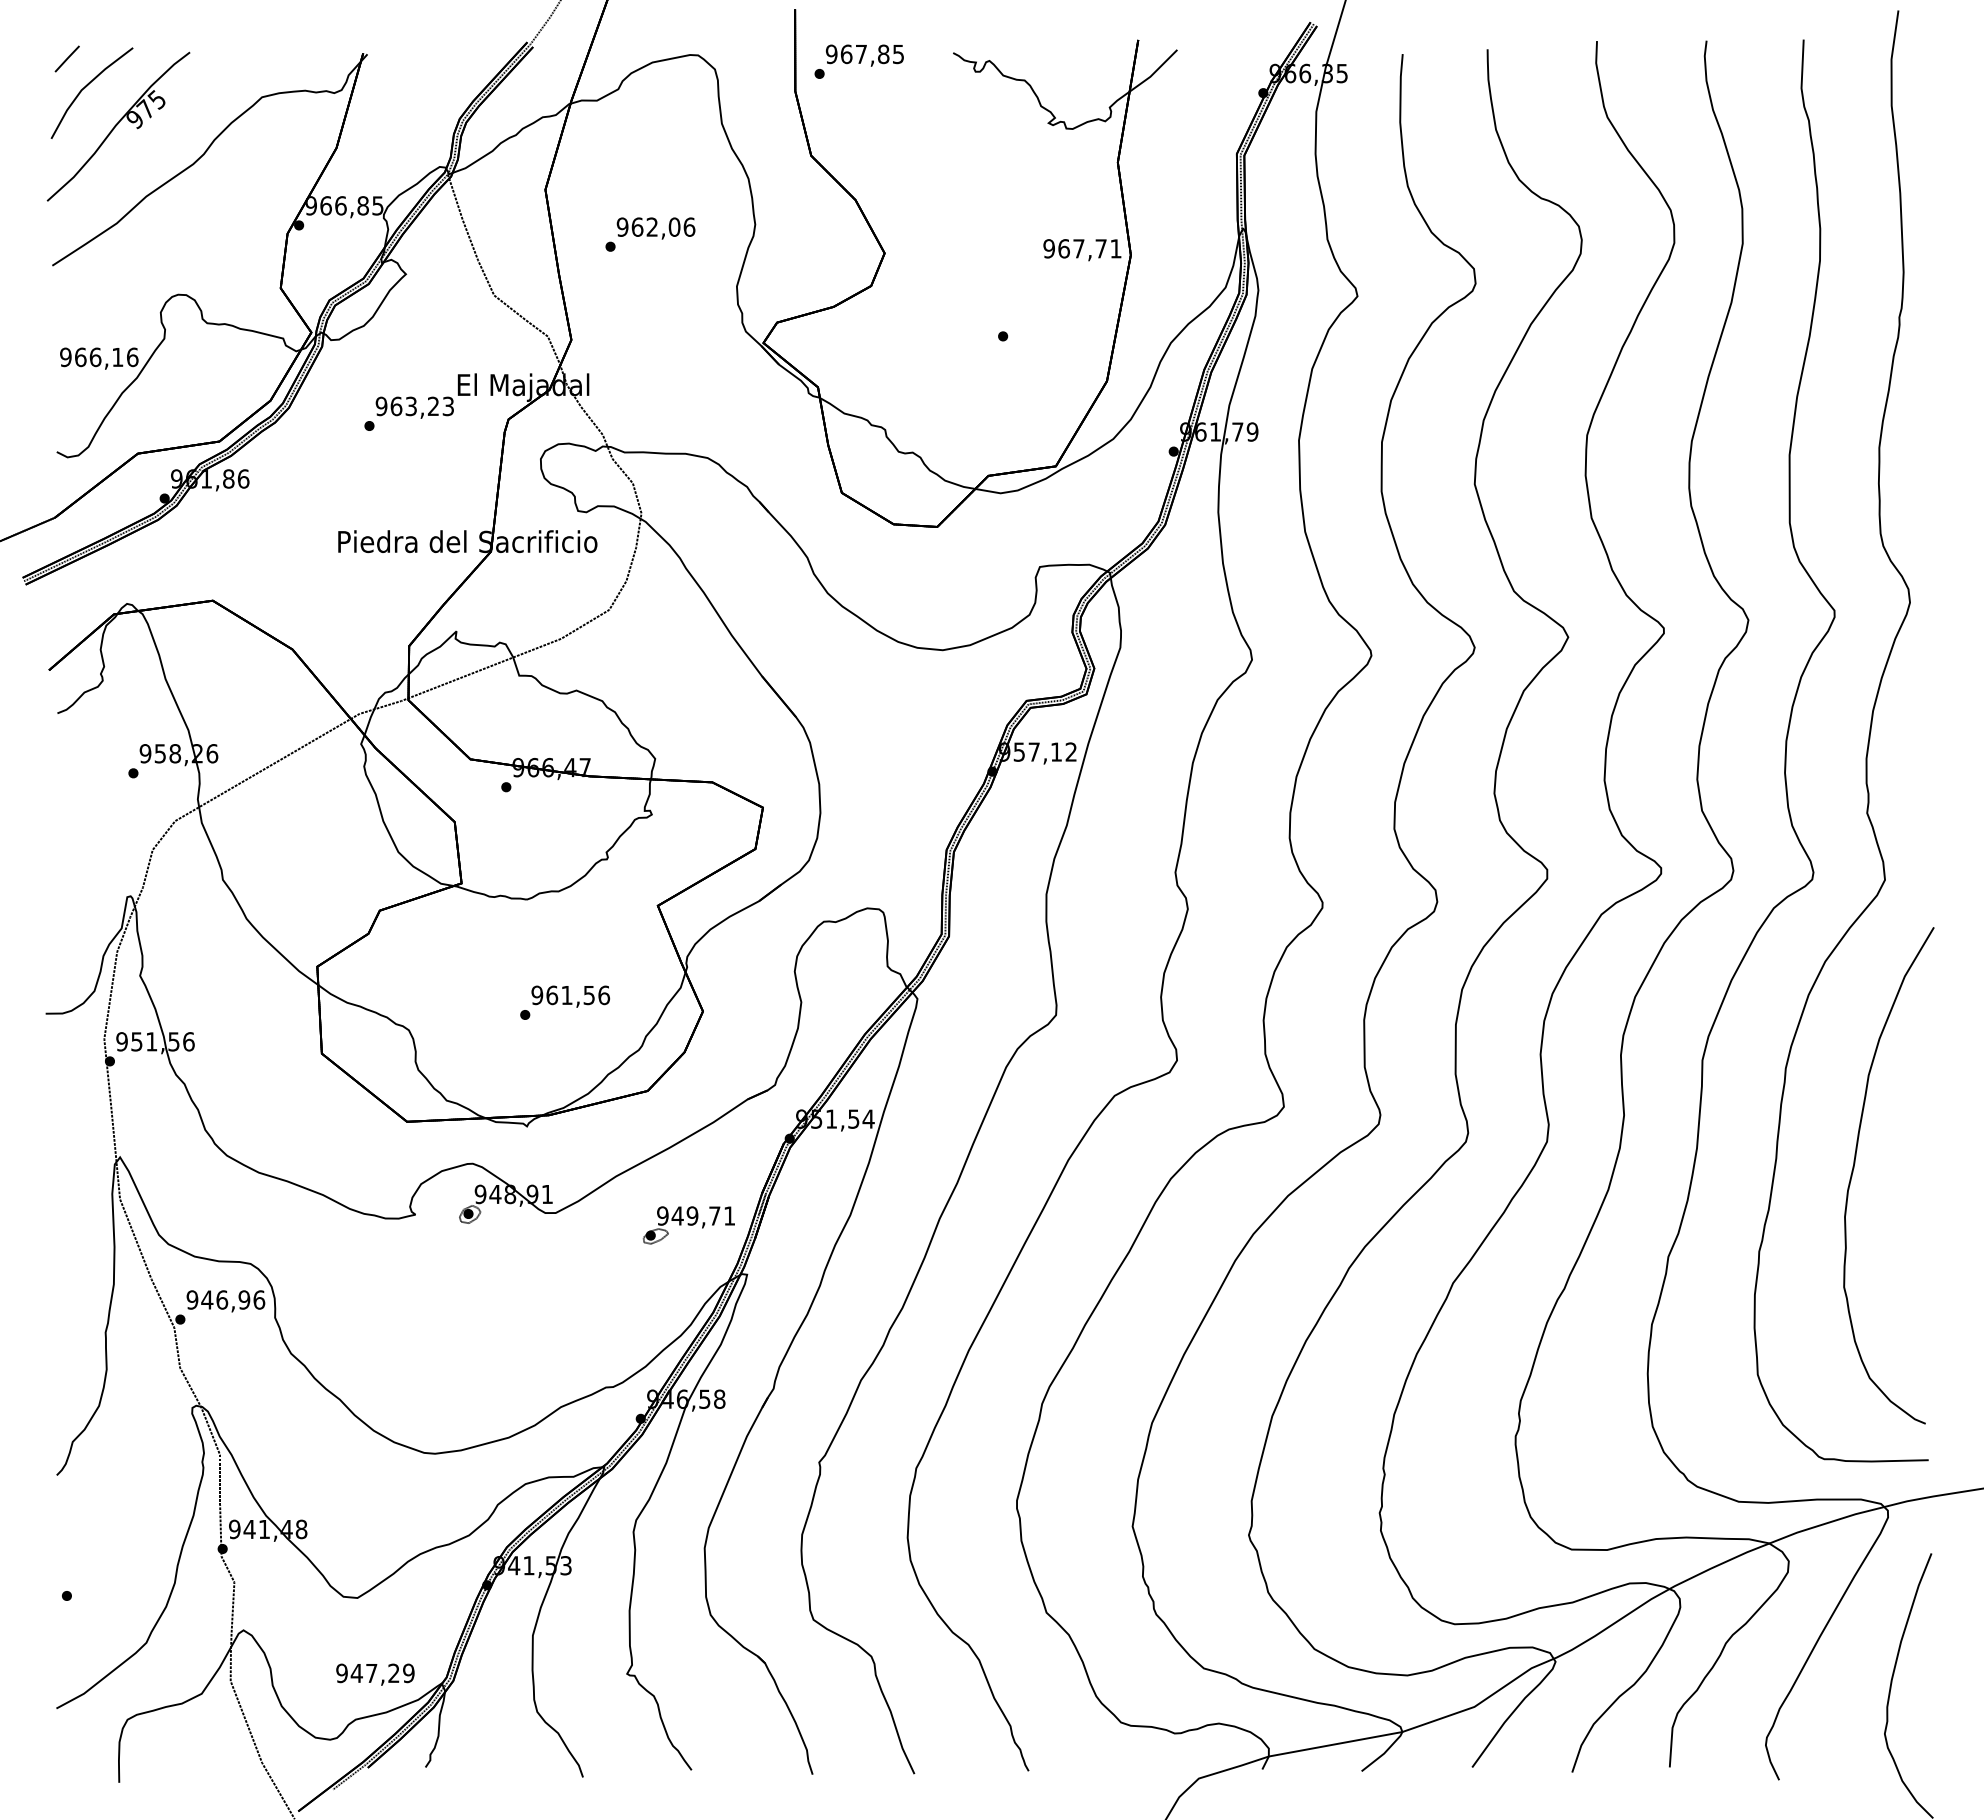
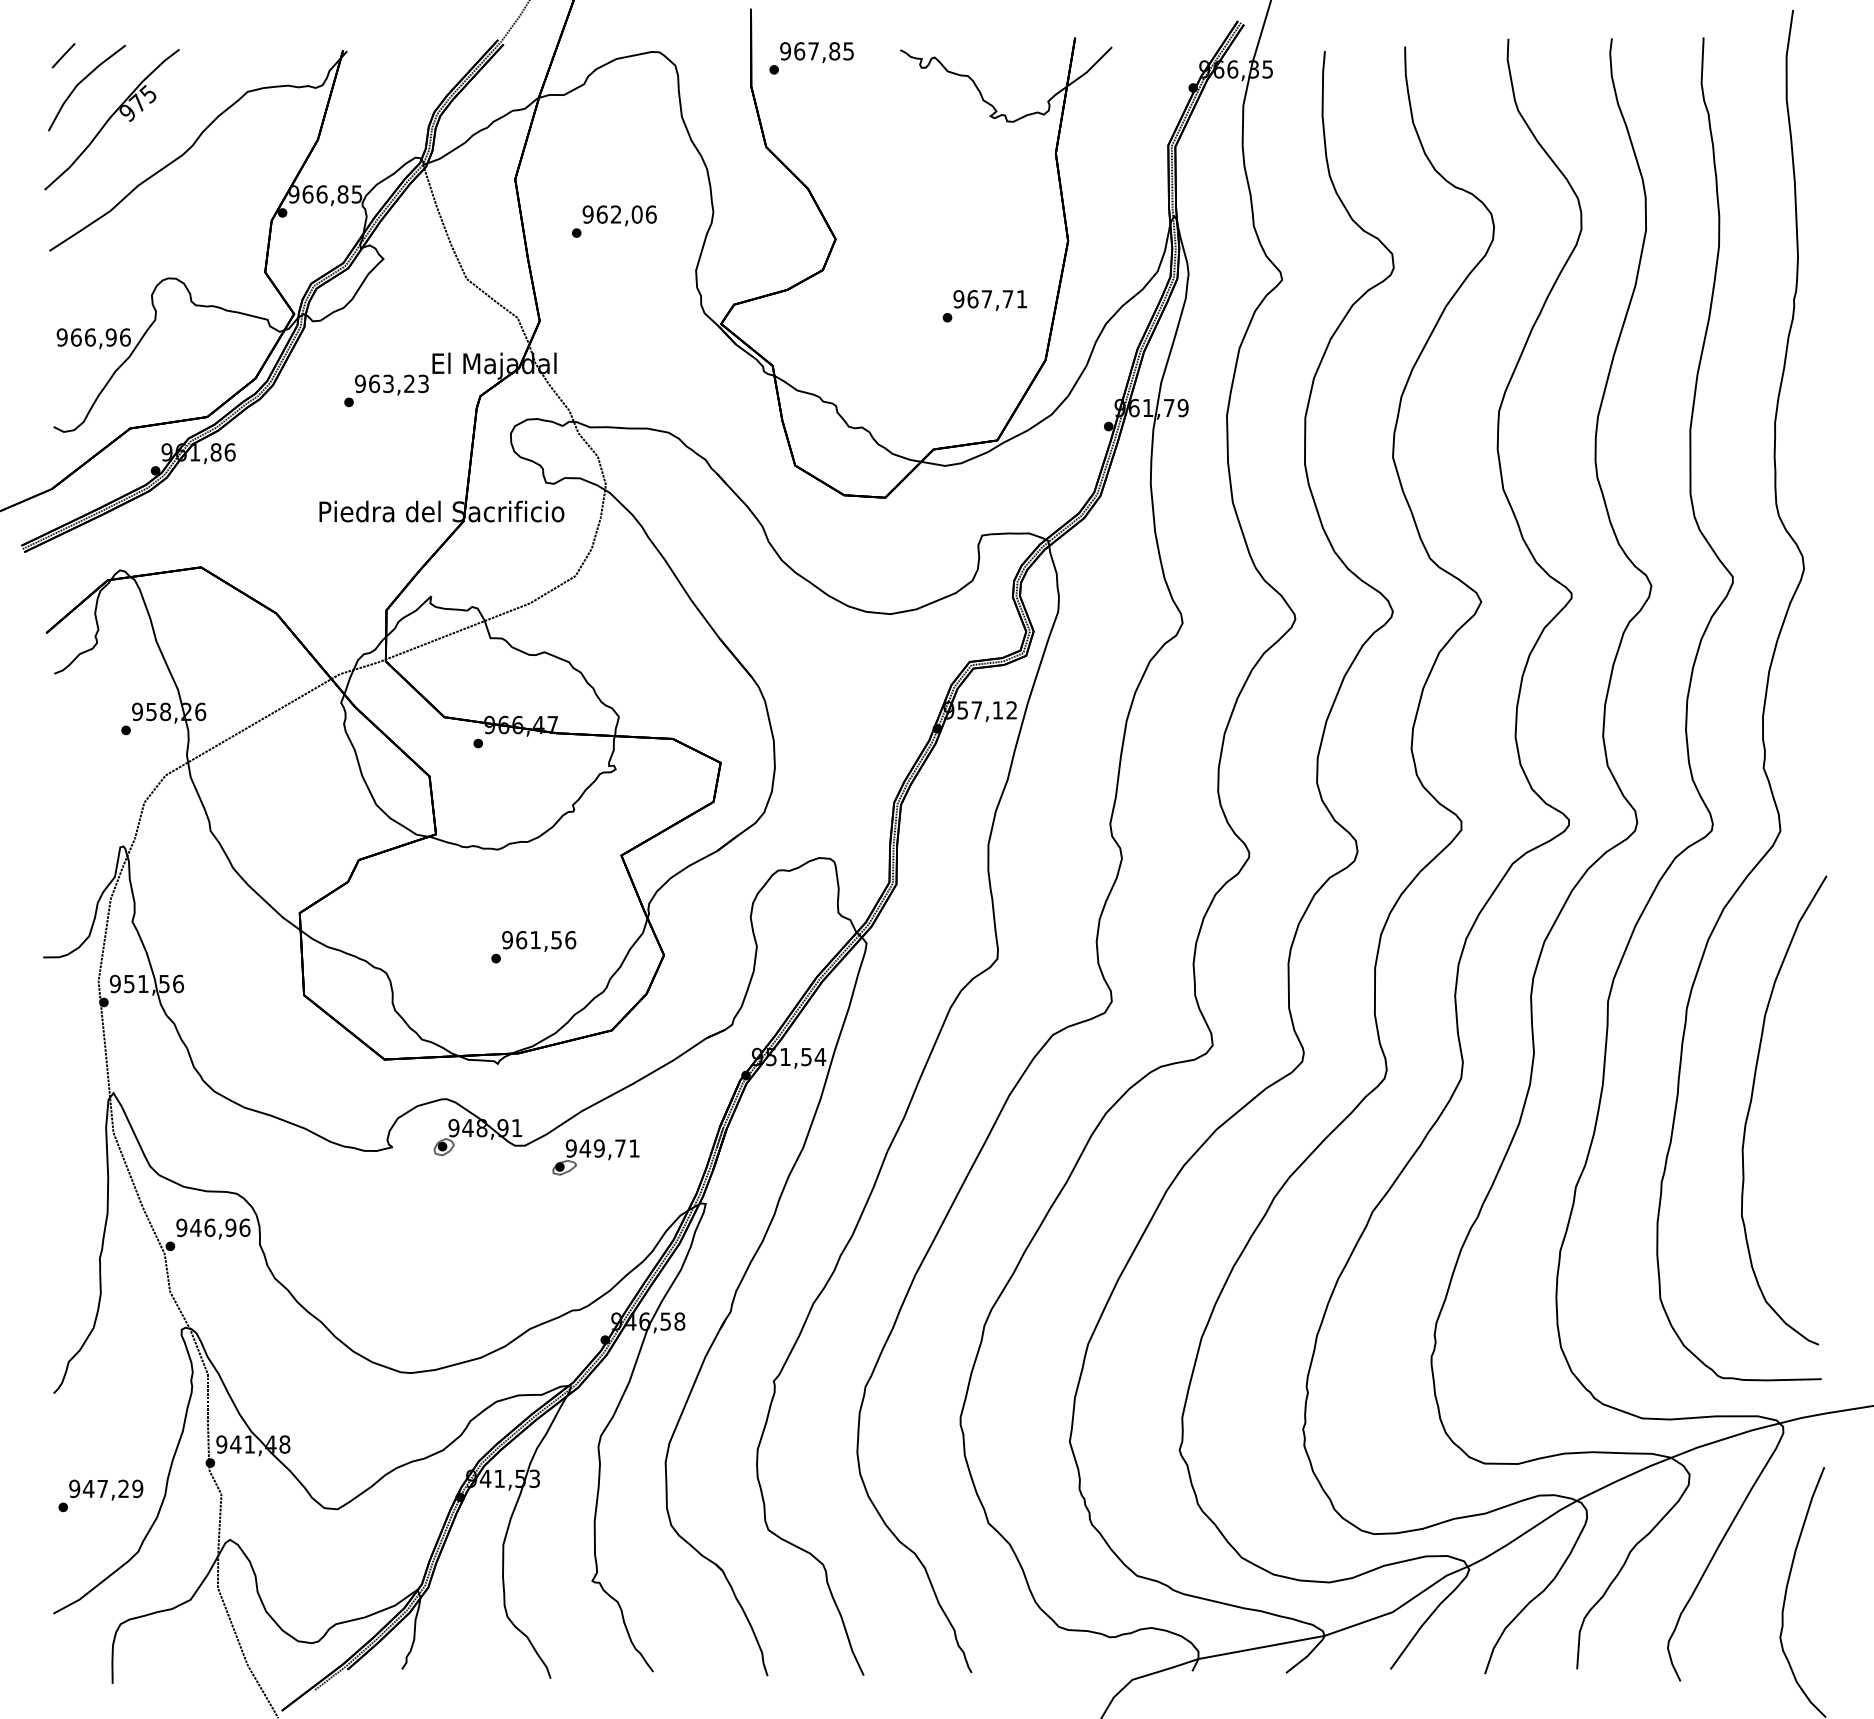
text: (1082, 250) -> (990, 300), moved
text: (117, 357) -> (111, 337), 966,16 -> 966,96
part: (688, 1225) -> (595, 1157), moved
text: (375, 1674) -> (106, 1489), moved

